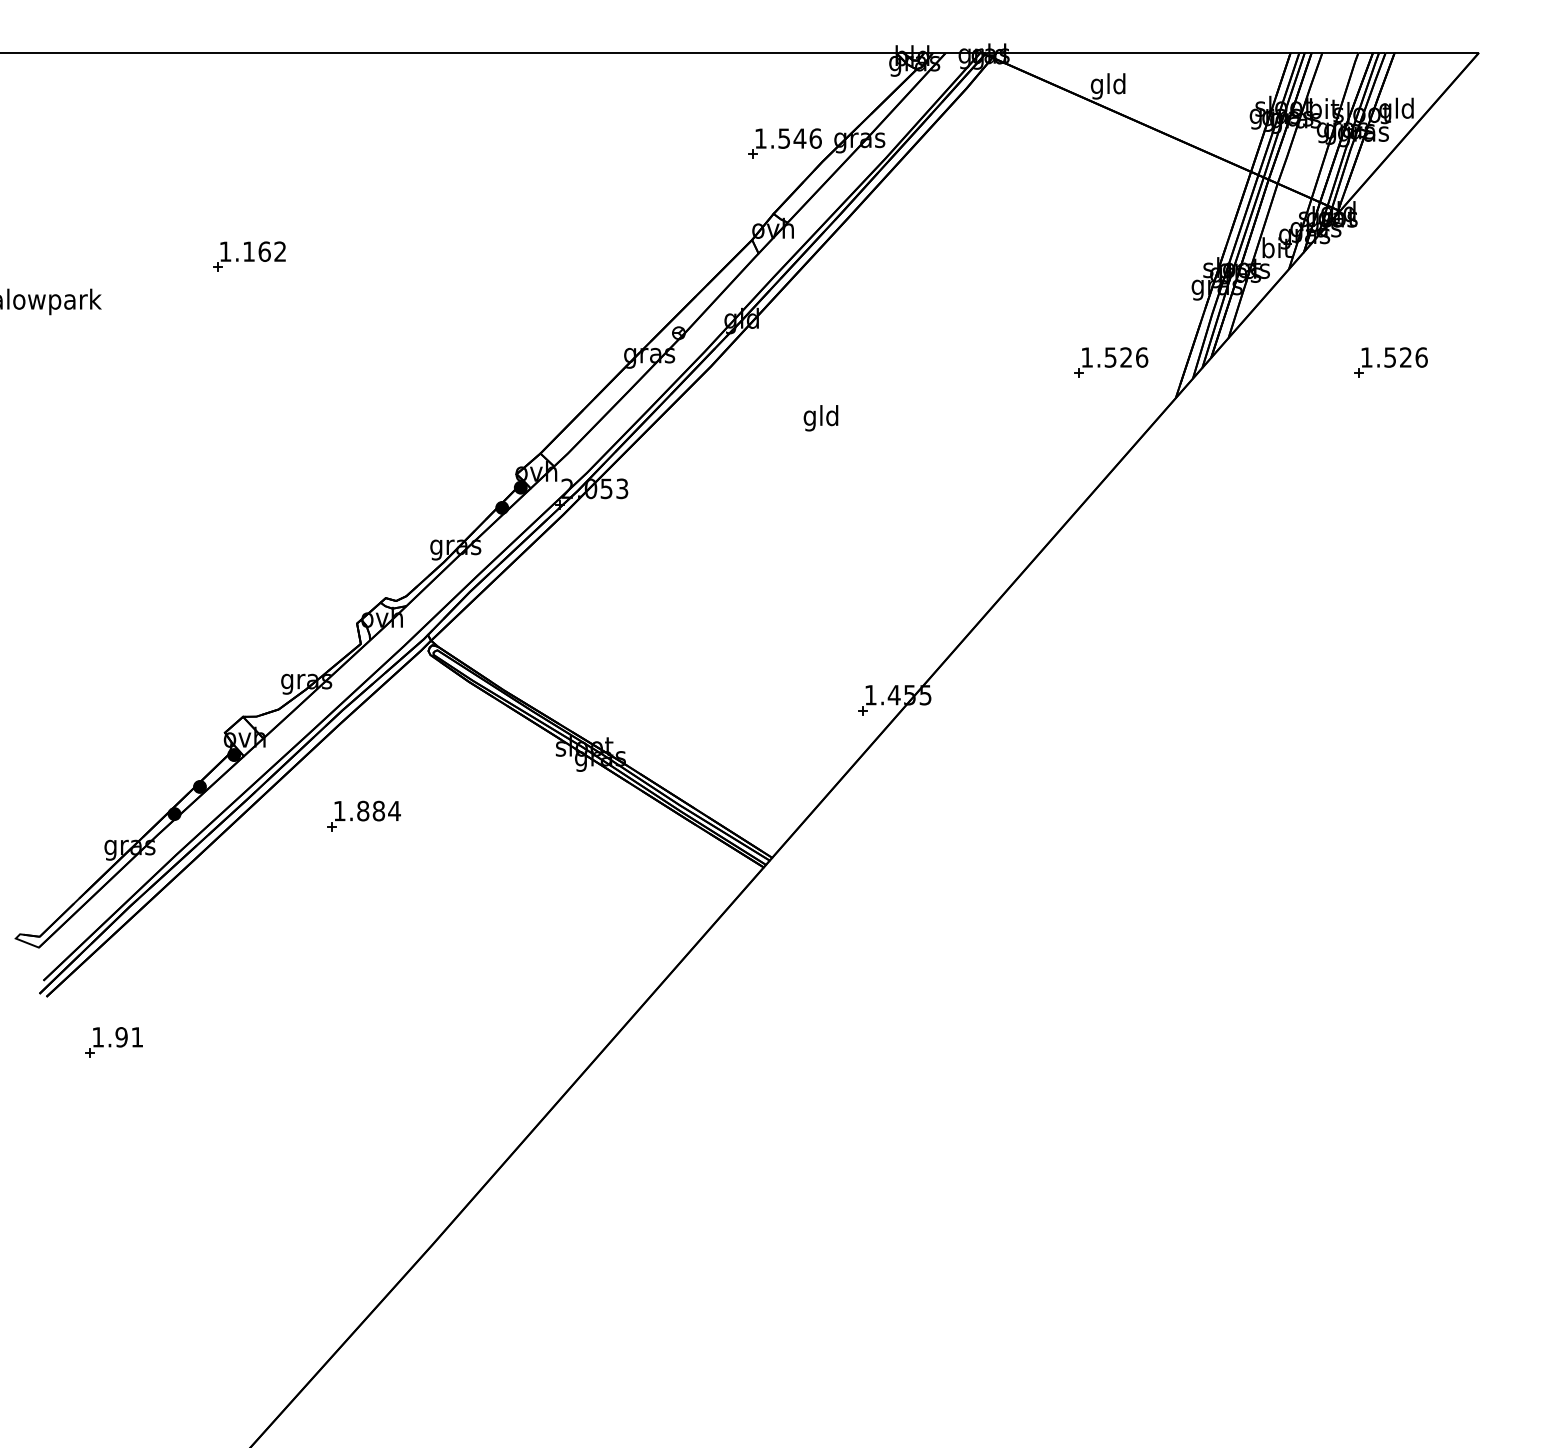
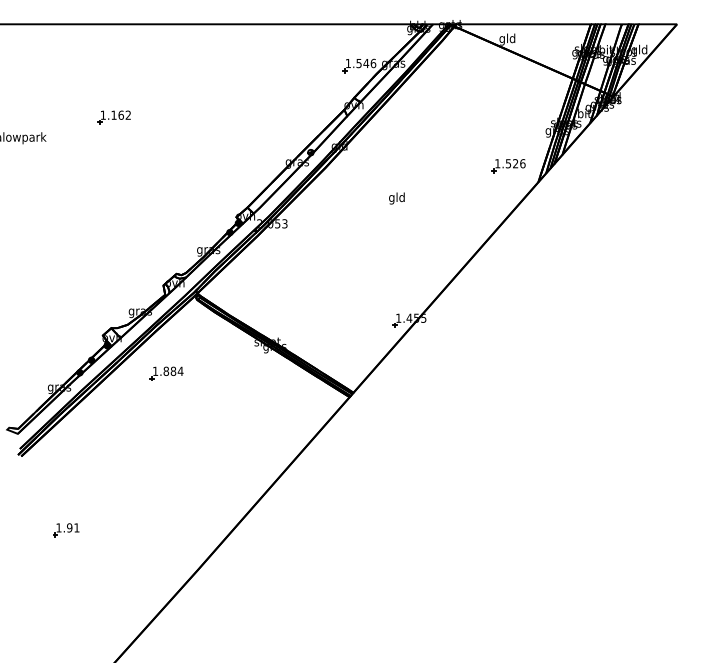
part: (1390, 363) -> (636, 166), removed
text: (820, 418) -> (396, 198), moved
part: (114, 1042) -> (66, 530), moved

